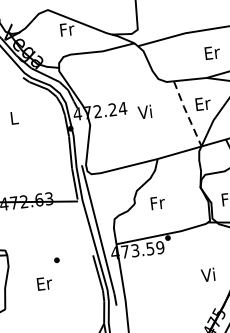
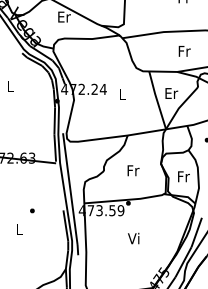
text: (67, 28) -> (64, 16), Fr -> Er
text: (212, 53) -> (184, 51), Er -> Fr
text: (144, 112) -> (121, 94), Vi -> L
line: (187, 114) -> (157, 100), dashed -> solid
text: (157, 202) -> (133, 170), moved
text: (207, 274) -> (133, 238), moved
text: (44, 283) -> (19, 229), Er -> L

